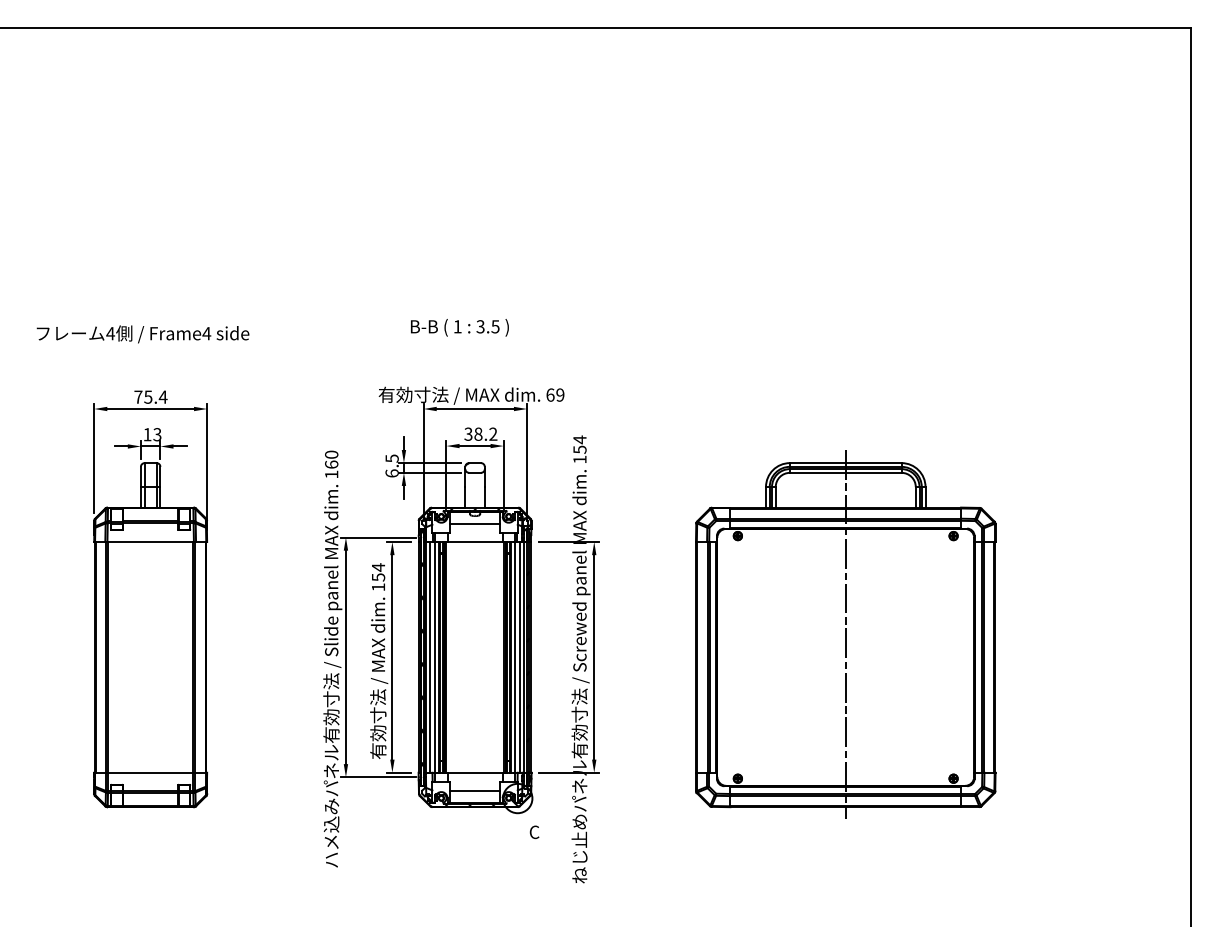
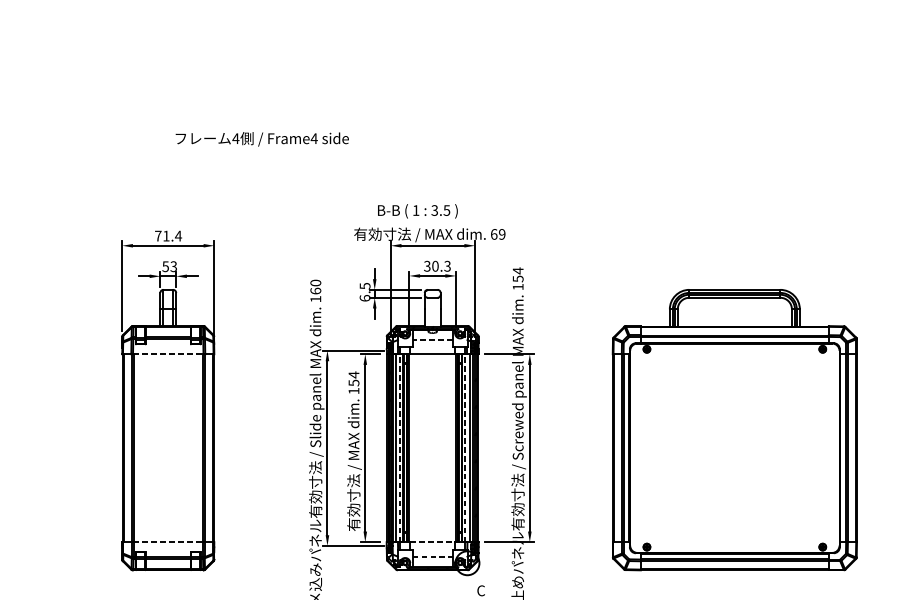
text: (459, 327) -> (417, 211), moved
text: (142, 334) -> (261, 139), moved
text: (148, 396) -> (166, 235), 75.4 -> 71.4
text: (147, 434) -> (165, 266), 13 -> 53
text: (485, 434) -> (441, 266), 38.2 -> 30.3
line: (475, 524) -> (433, 339), solid -> dashed
line: (151, 542) -> (168, 354), solid -> dashed
line: (845, 634) -> (734, 429), removed
line: (434, 656) -> (399, 447), solid -> dashed
line: (515, 656) -> (465, 447), solid -> dashed
line: (150, 772) -> (168, 542), solid -> dashed
line: (475, 772) -> (433, 542), solid -> dashed
line: (475, 790) -> (433, 556), solid -> dashed

